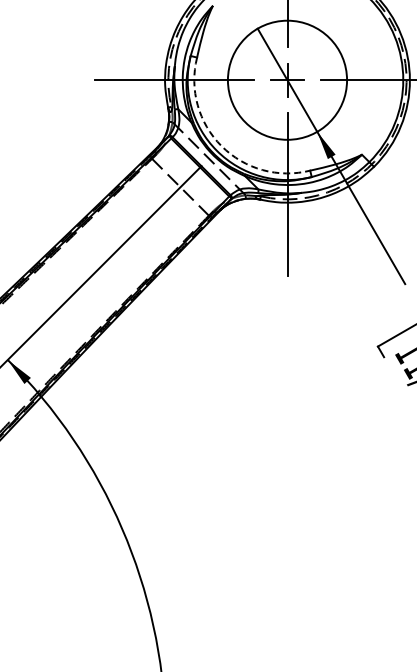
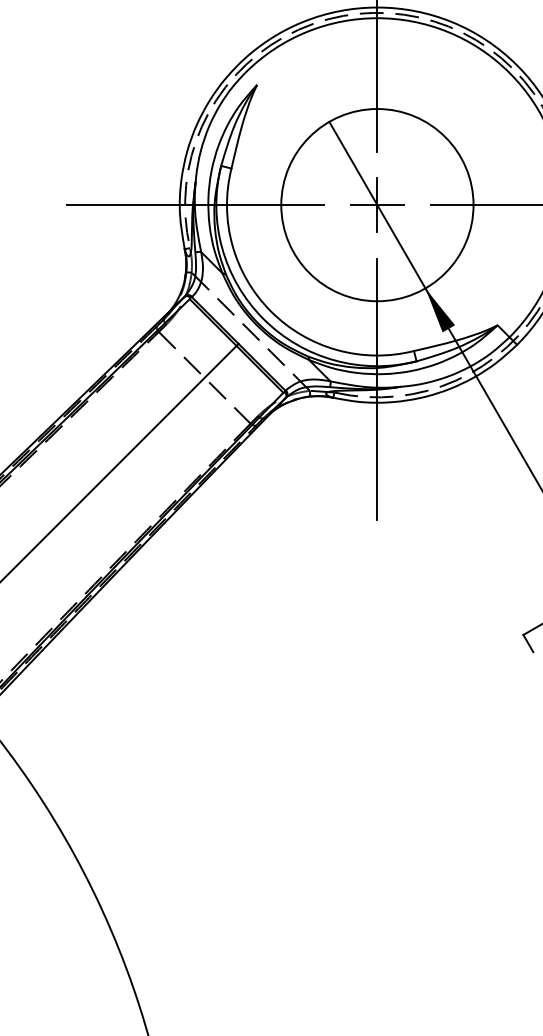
arc: (221, 146) -> (270, 312), dashed -> solid

